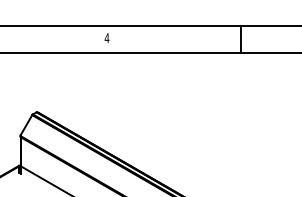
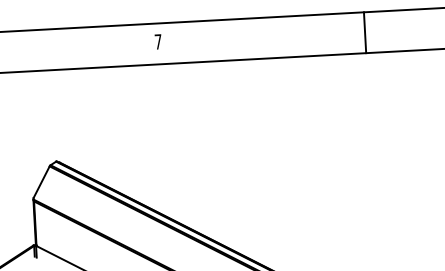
text: (106, 38) -> (157, 42), 4 -> 7

